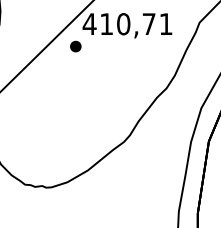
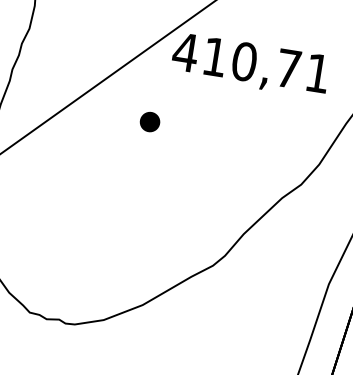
part: (75, 46) -> (149, 121), moved

